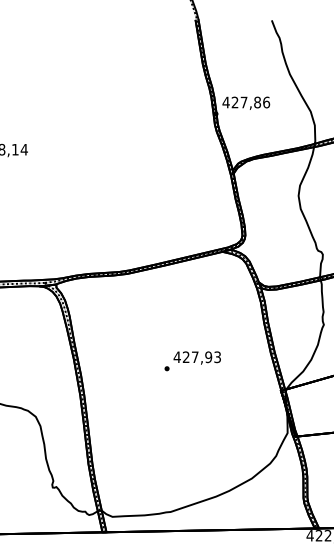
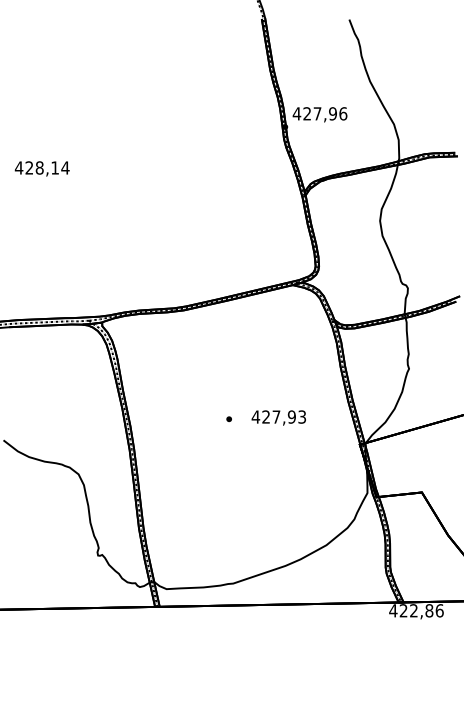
text: (257, 102) -> (332, 113), 427,86 -> 427,96
text: (196, 357) -> (278, 417), moved

